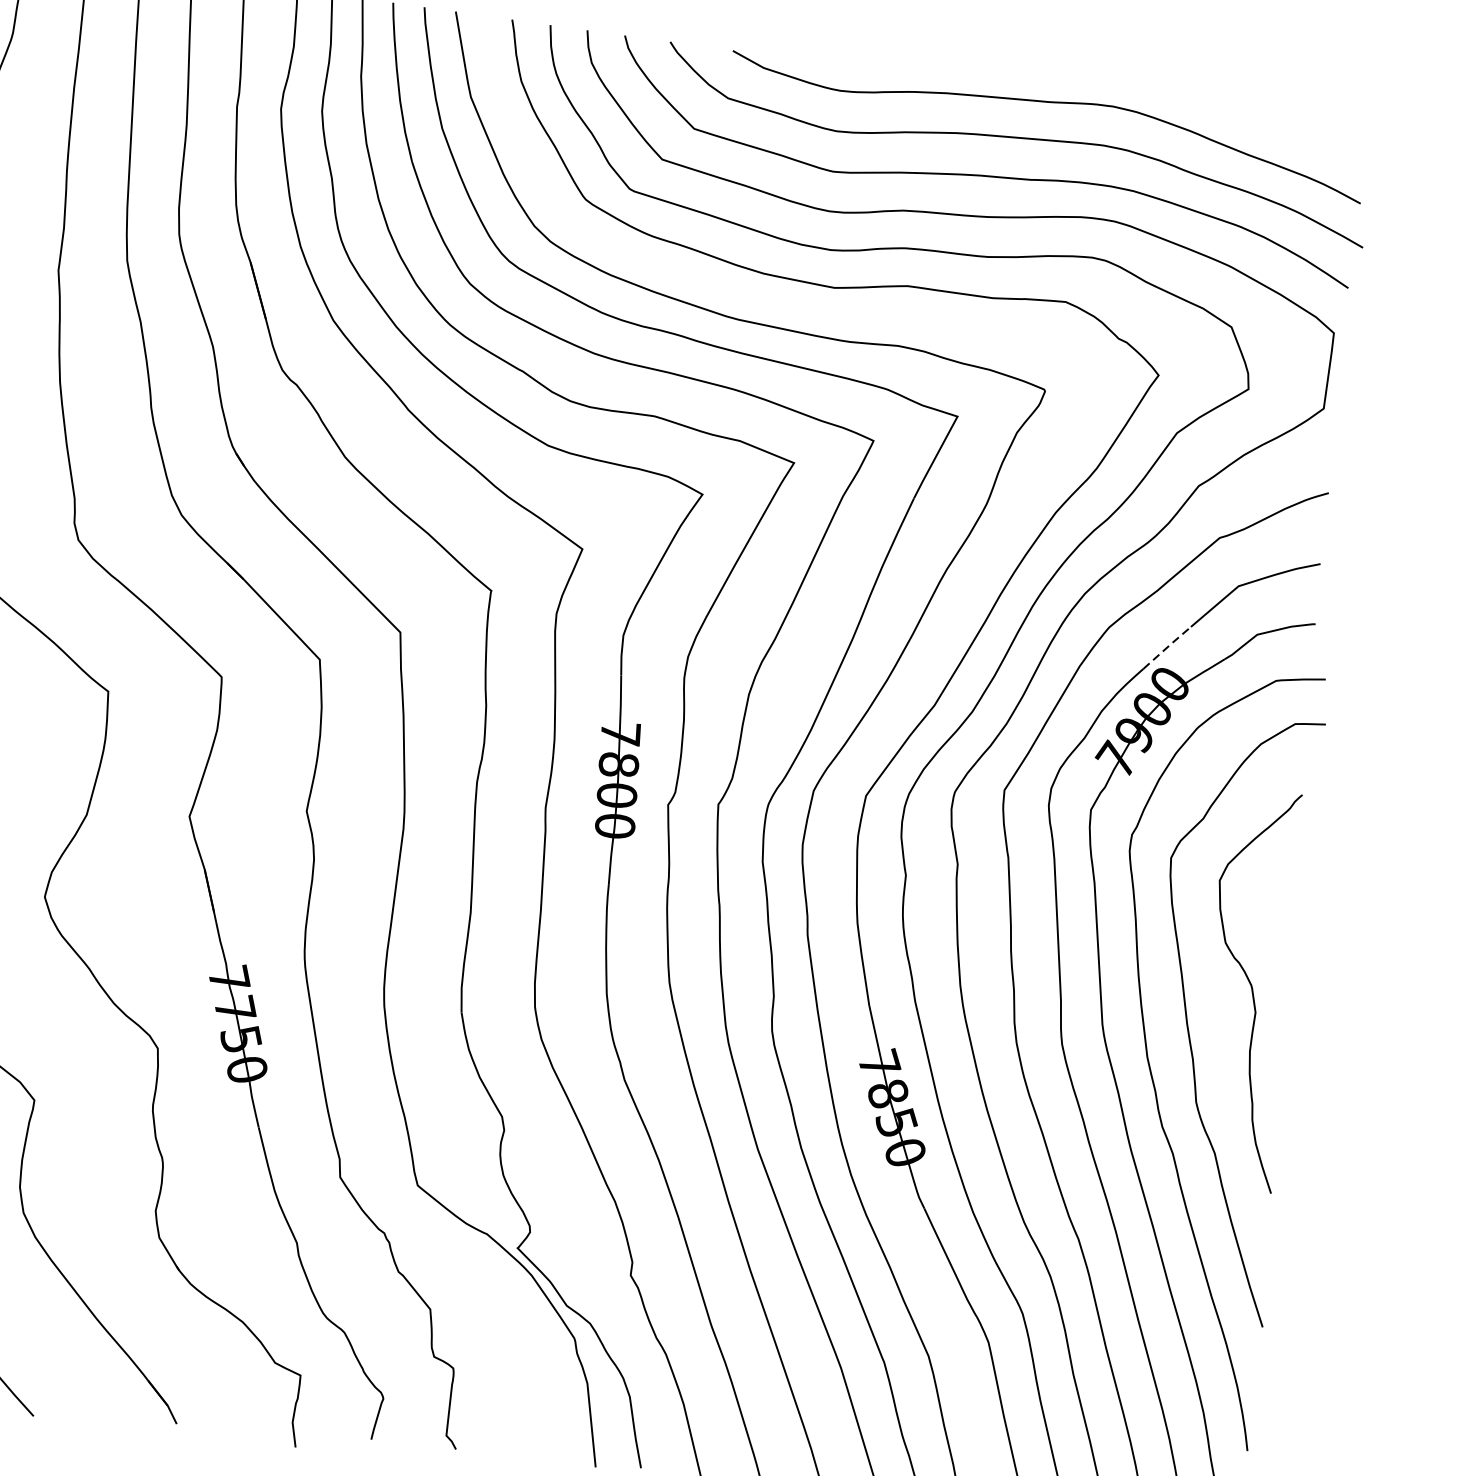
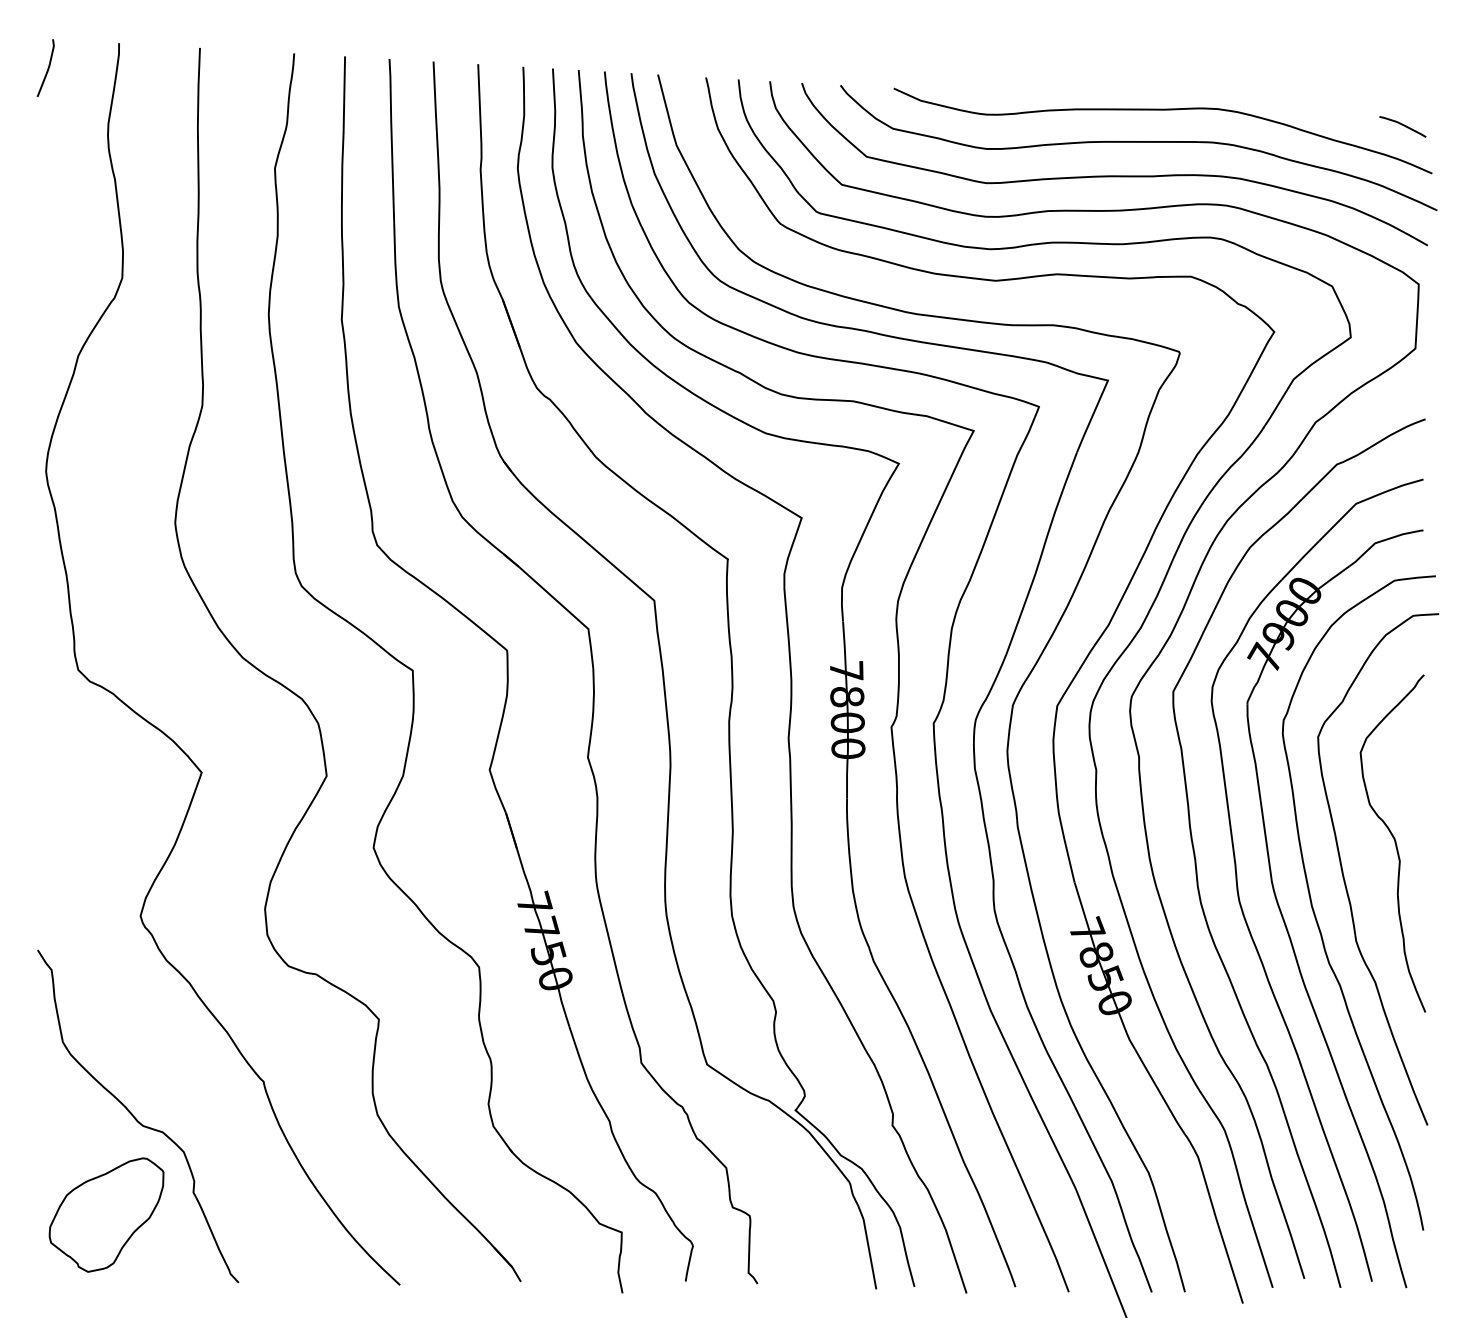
curve: (1330, 143) -> (1402, 125), added
line: (1167, 647) -> (1300, 560), dashed -> solid

